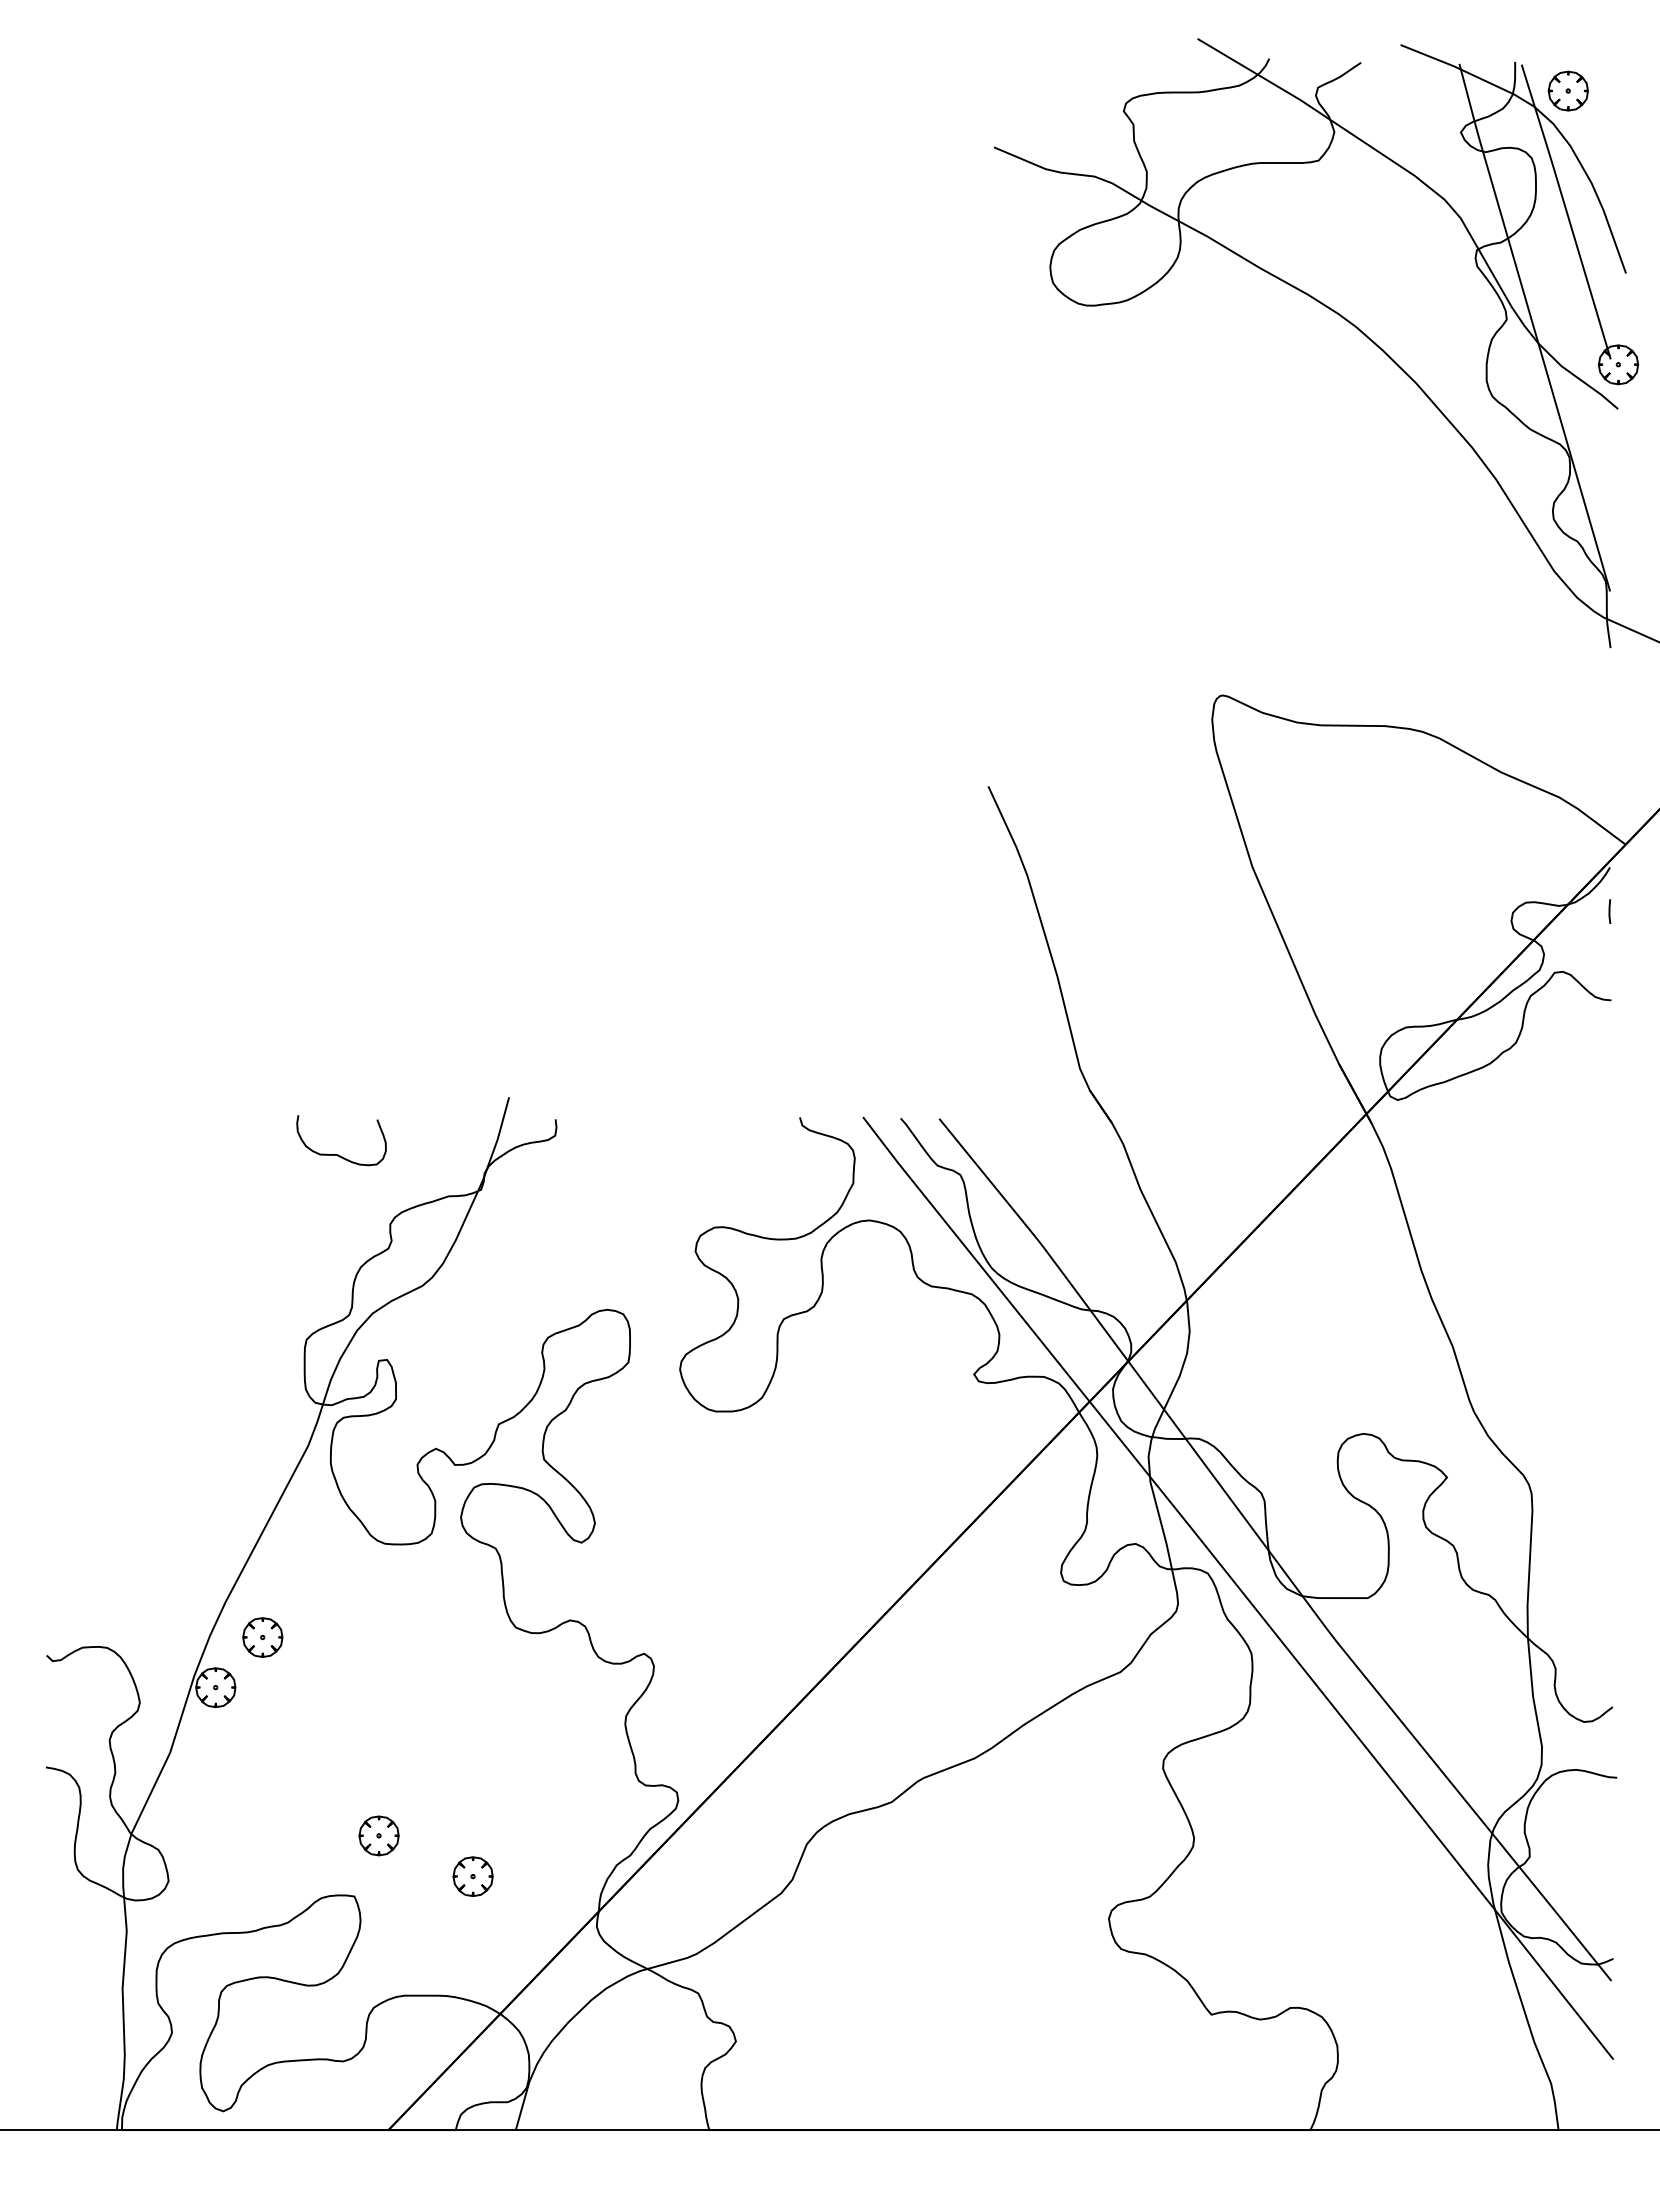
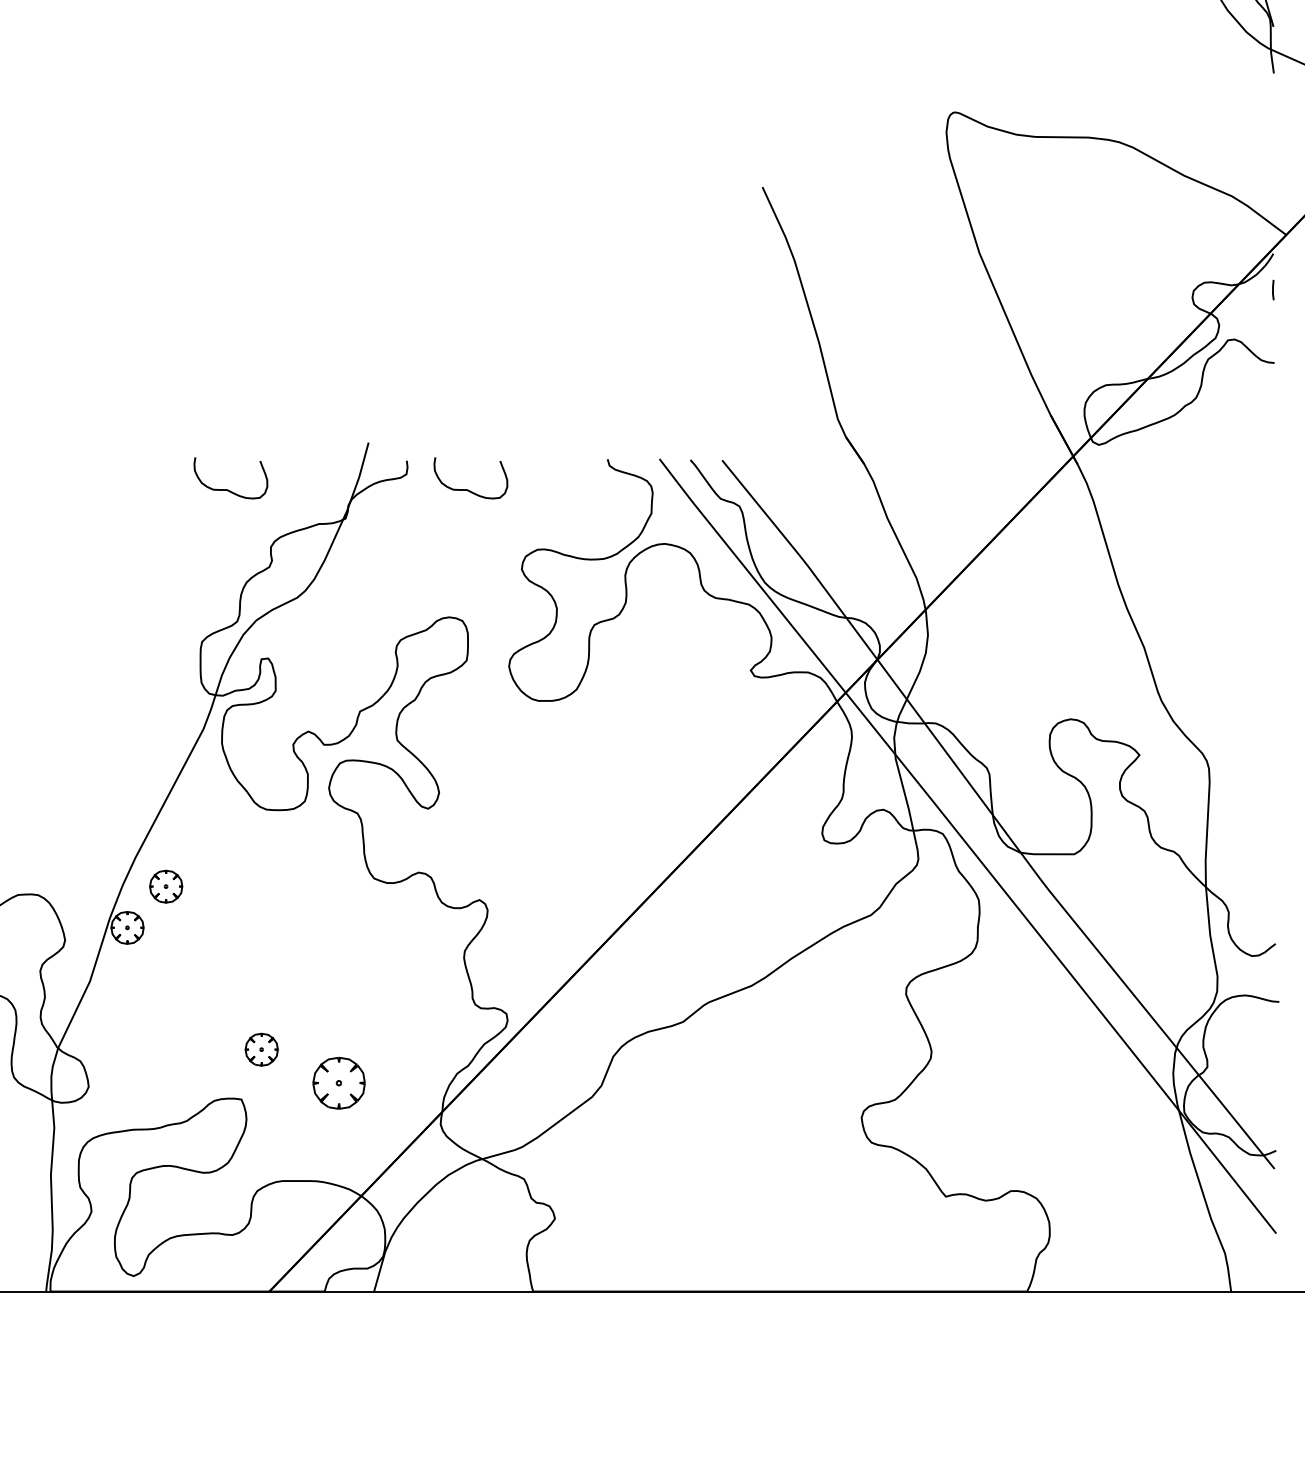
curve: (630, 1154) -> (468, 489), added
part: (472, 1876) -> (338, 1083), size x1.6

